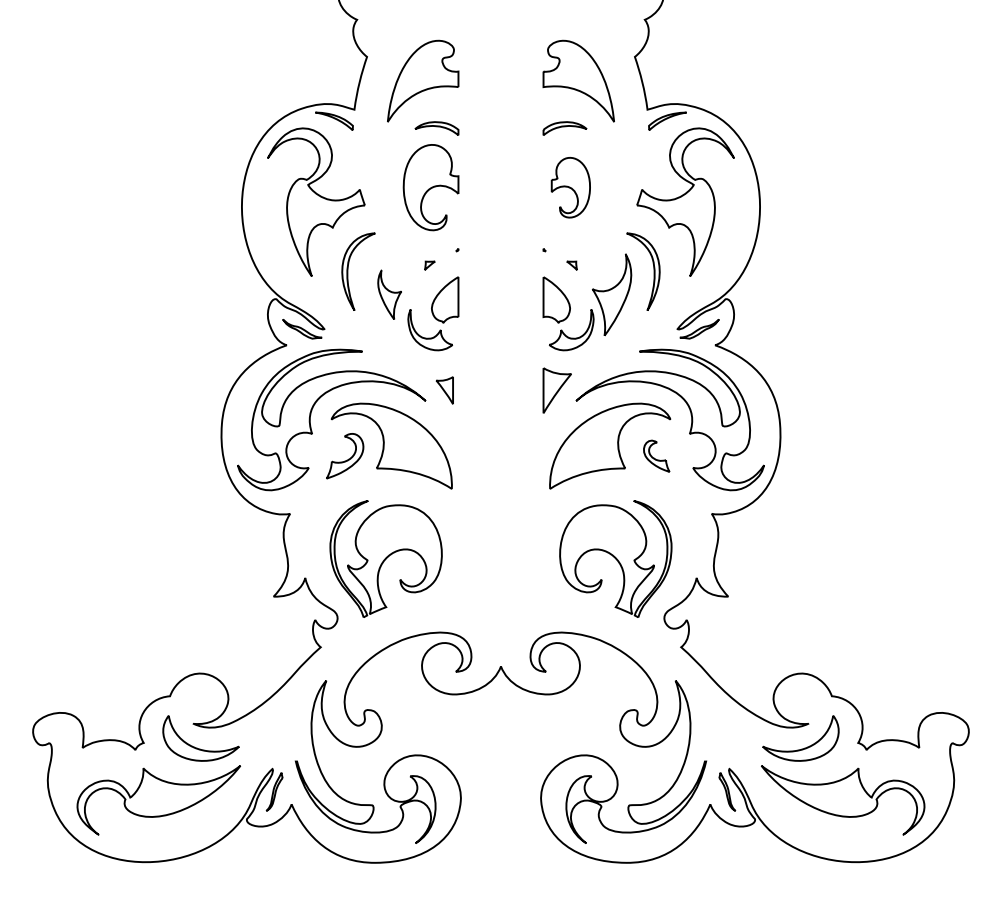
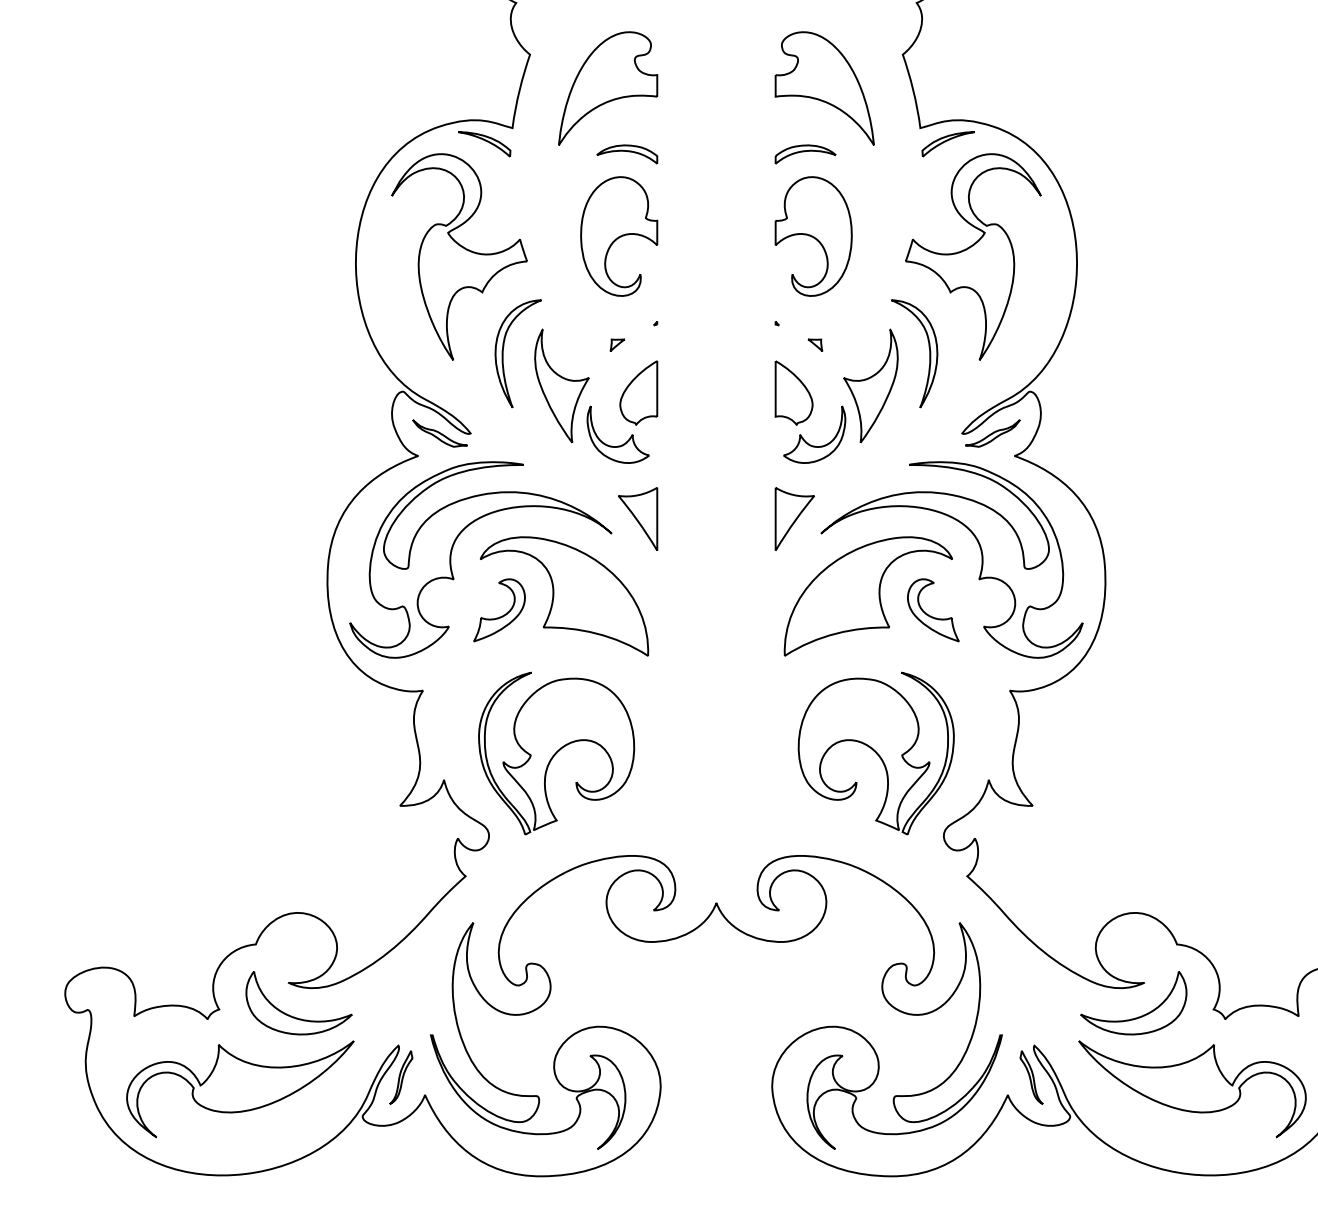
part: (570, 187) -> (813, 236), size x1.43
part: (389, 294) -> (561, 385), size x1.67
part: (444, 390) -> (637, 518), size x1.67
part: (656, 456) -> (932, 610), size x1.43

